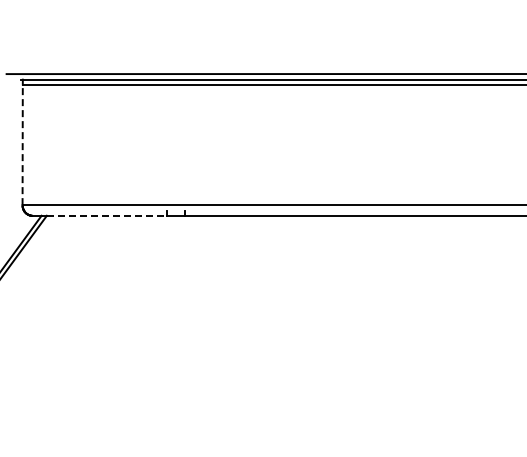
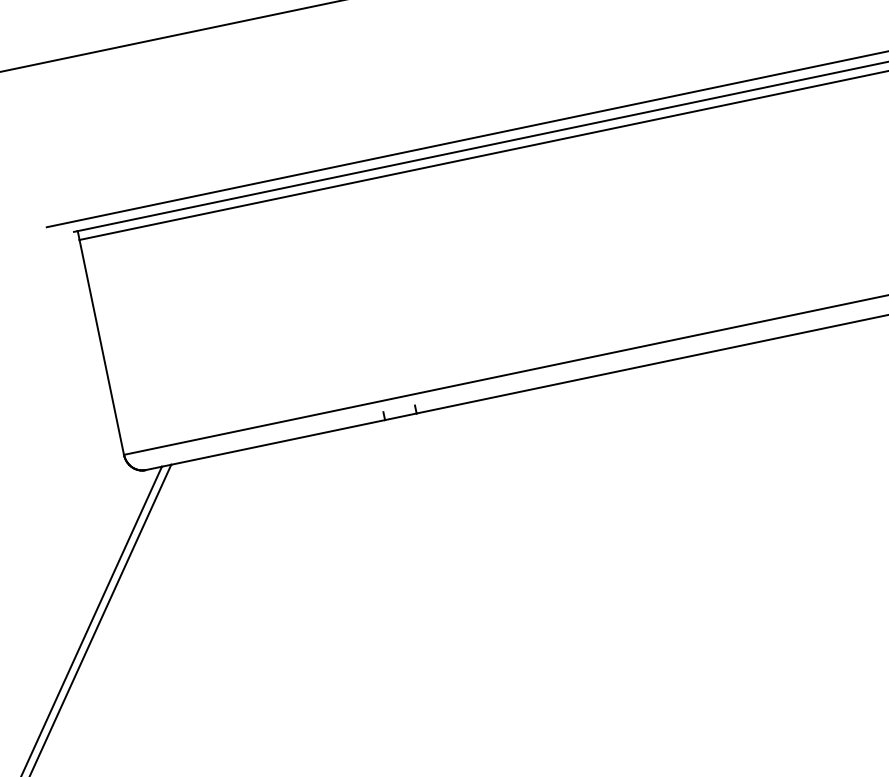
line: (22, 144) -> (101, 346), dashed -> solid
line: (106, 215) -> (277, 442), dashed -> solid

